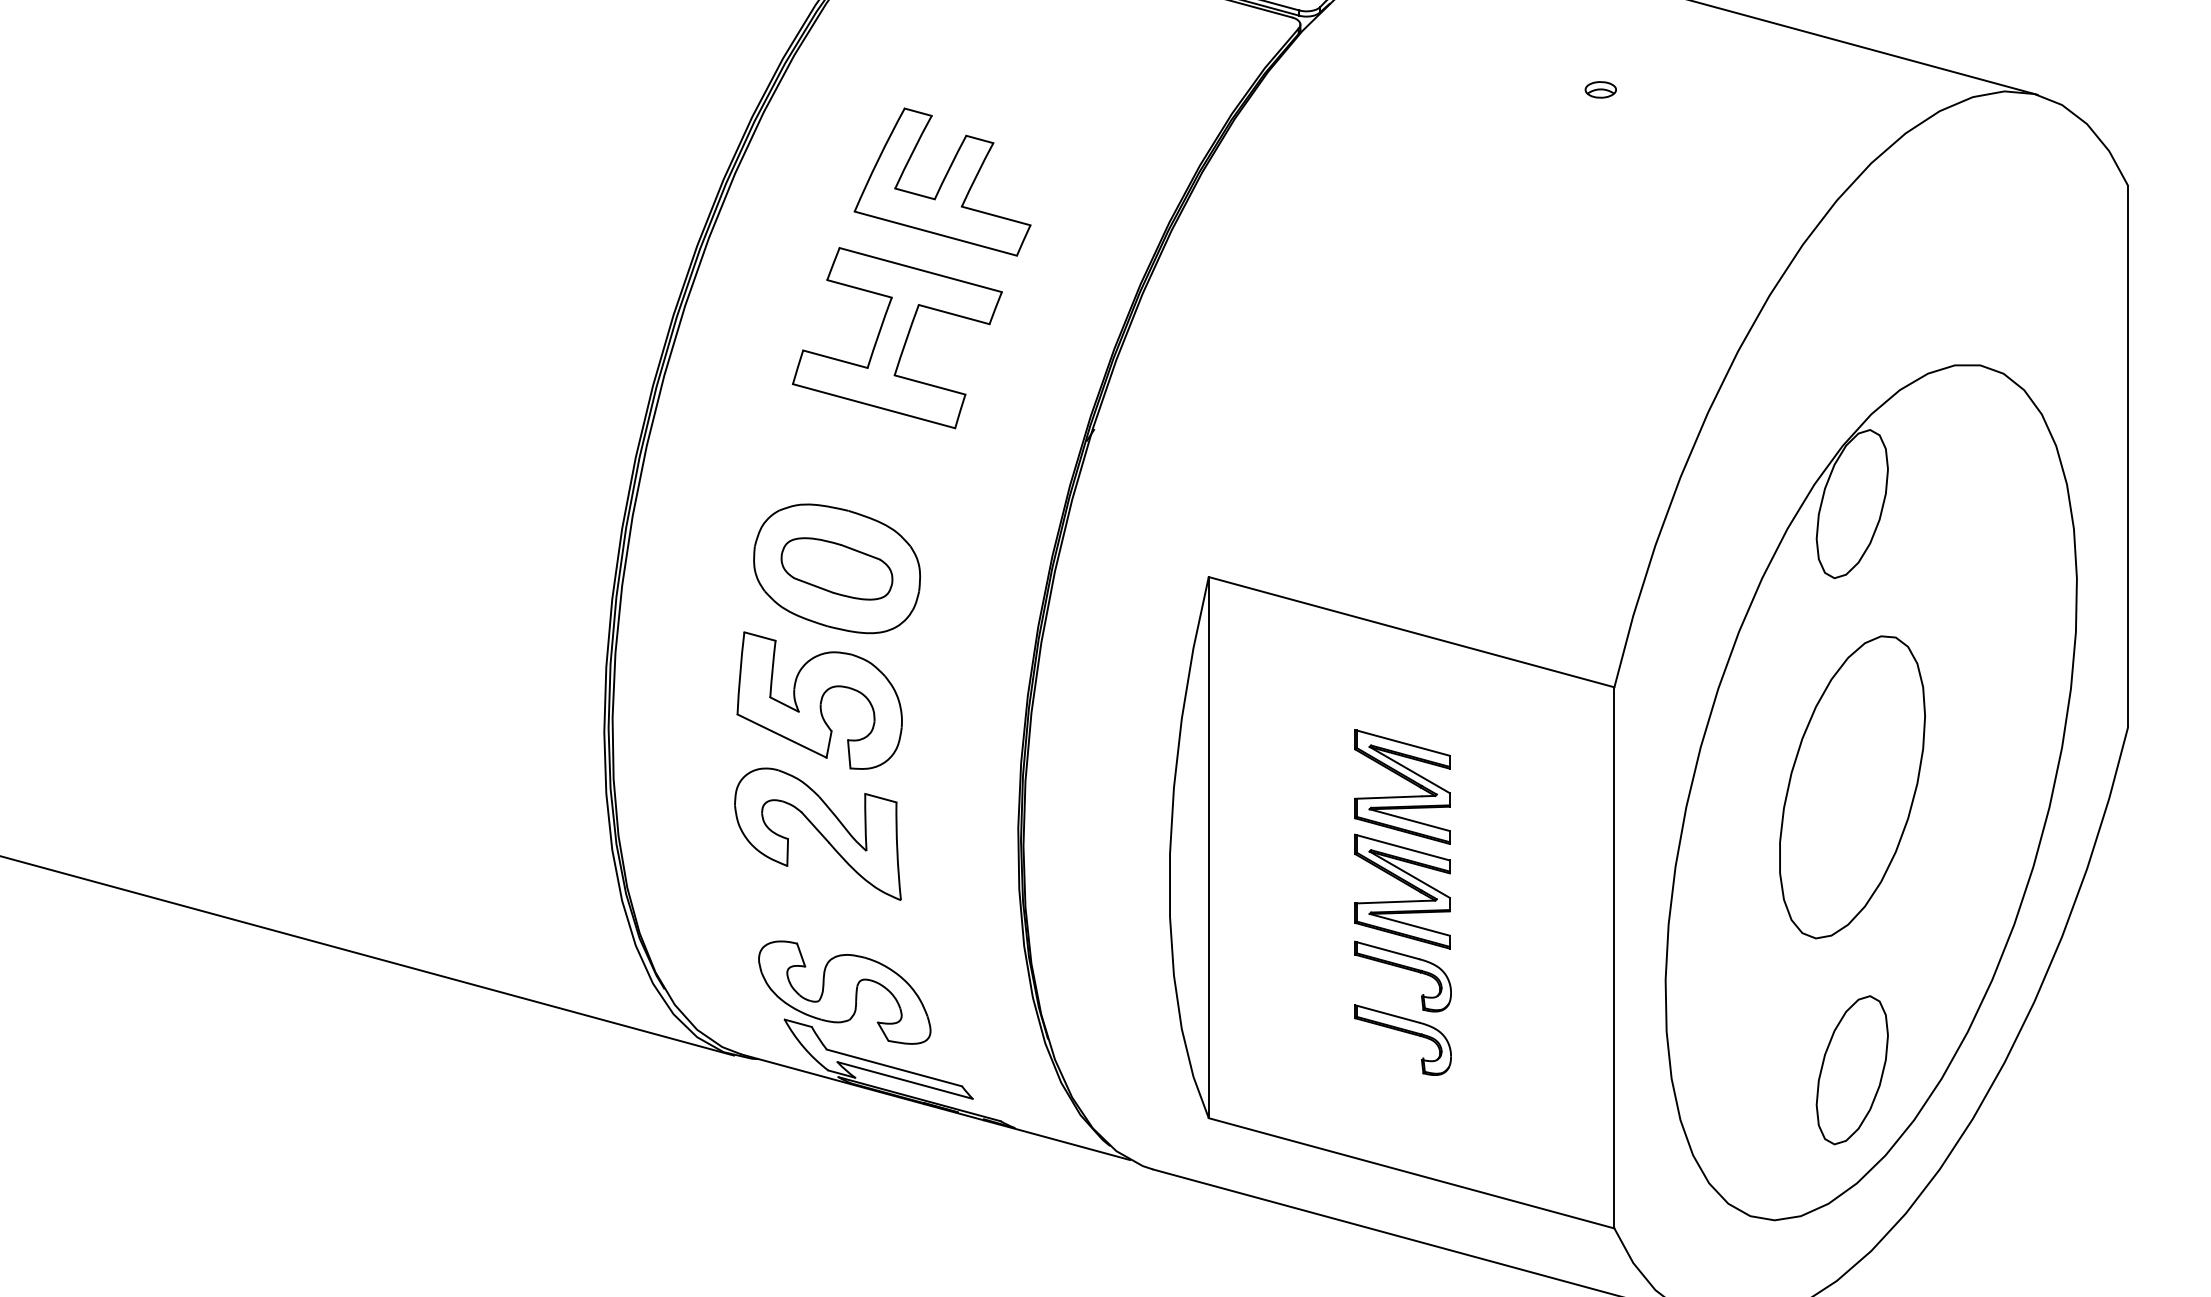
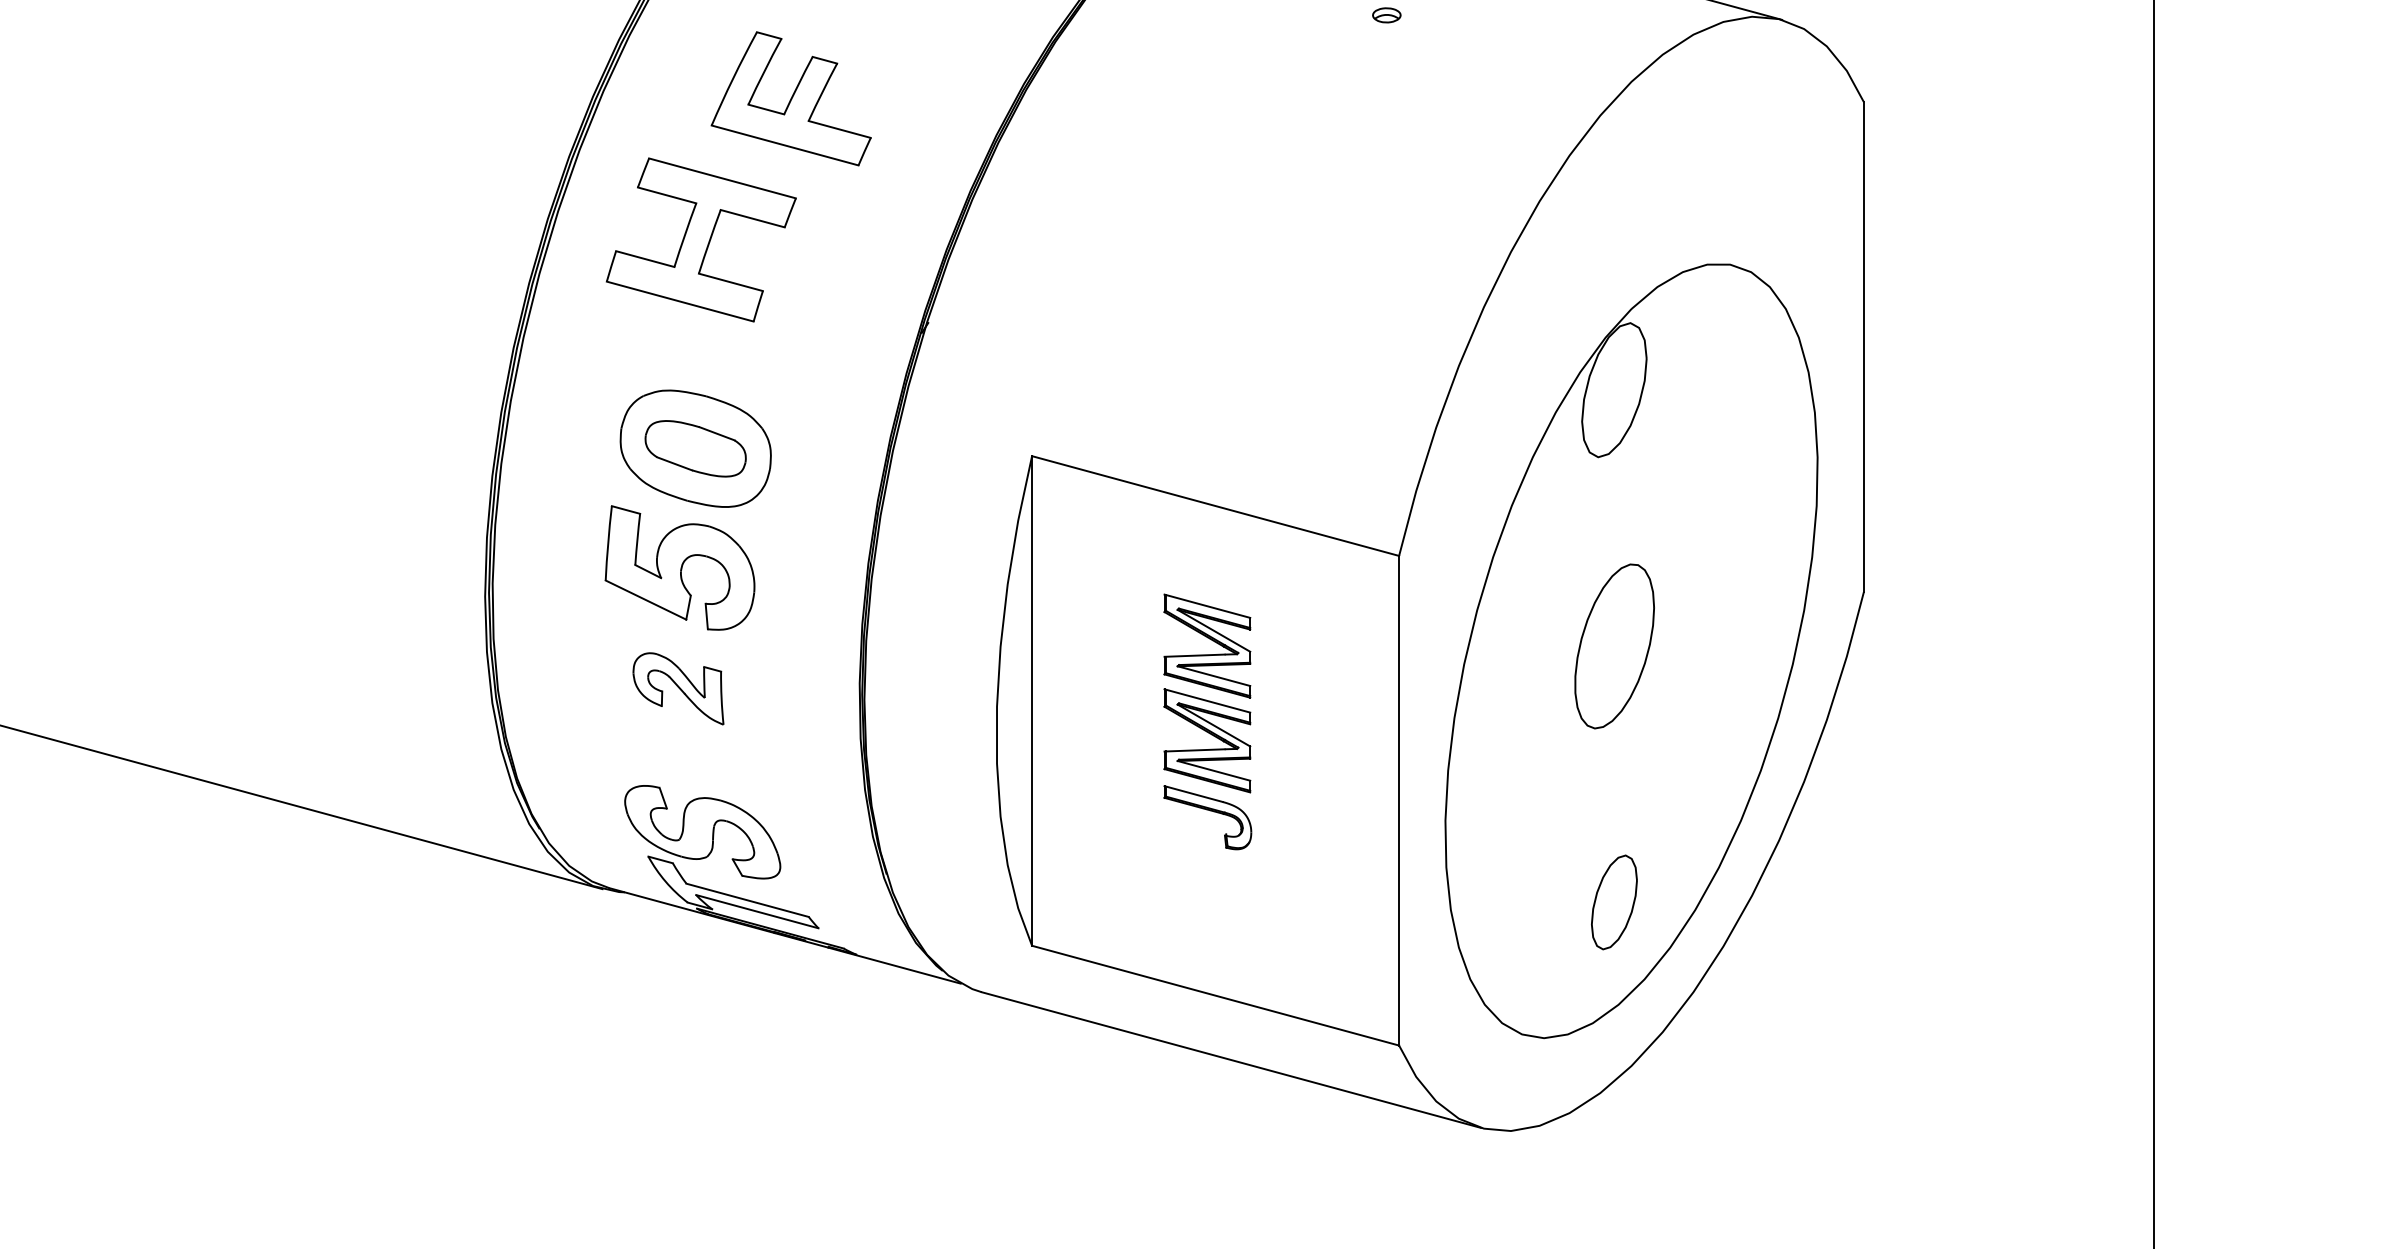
part: (896, 337) -> (700, 239), moved
part: (1852, 787) -> (1614, 646), size x0.6
part: (817, 833) -> (678, 688), size x0.6
part: (1403, 1032) -> (1208, 868), removed
part: (1852, 1070) -> (1614, 902), size x0.7

